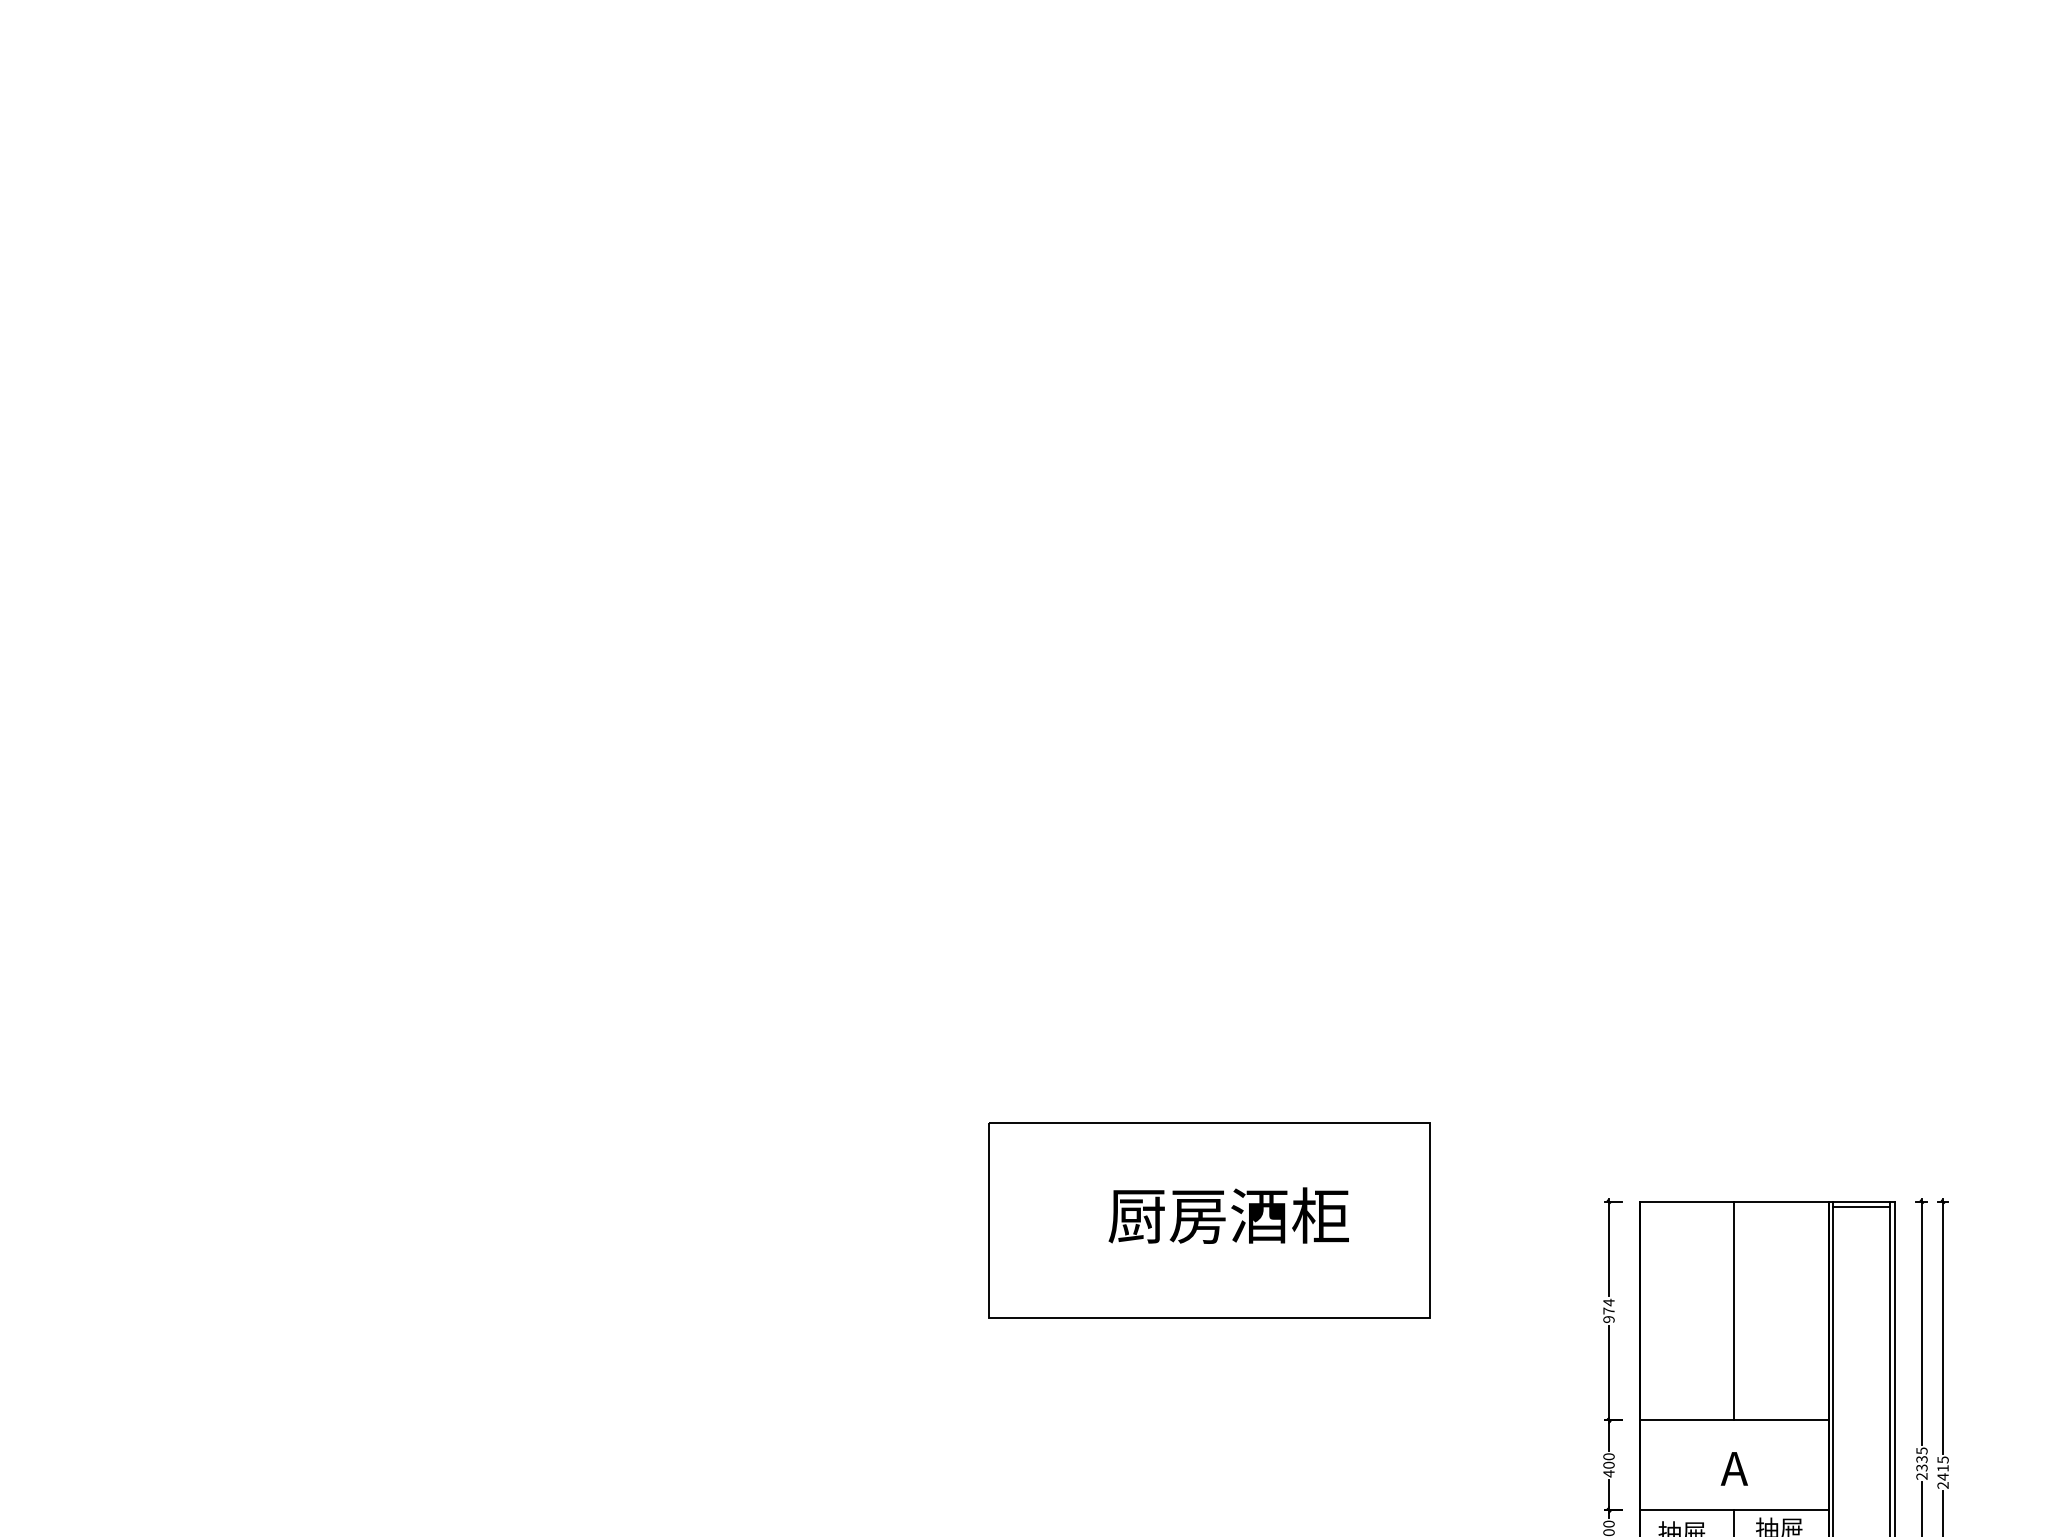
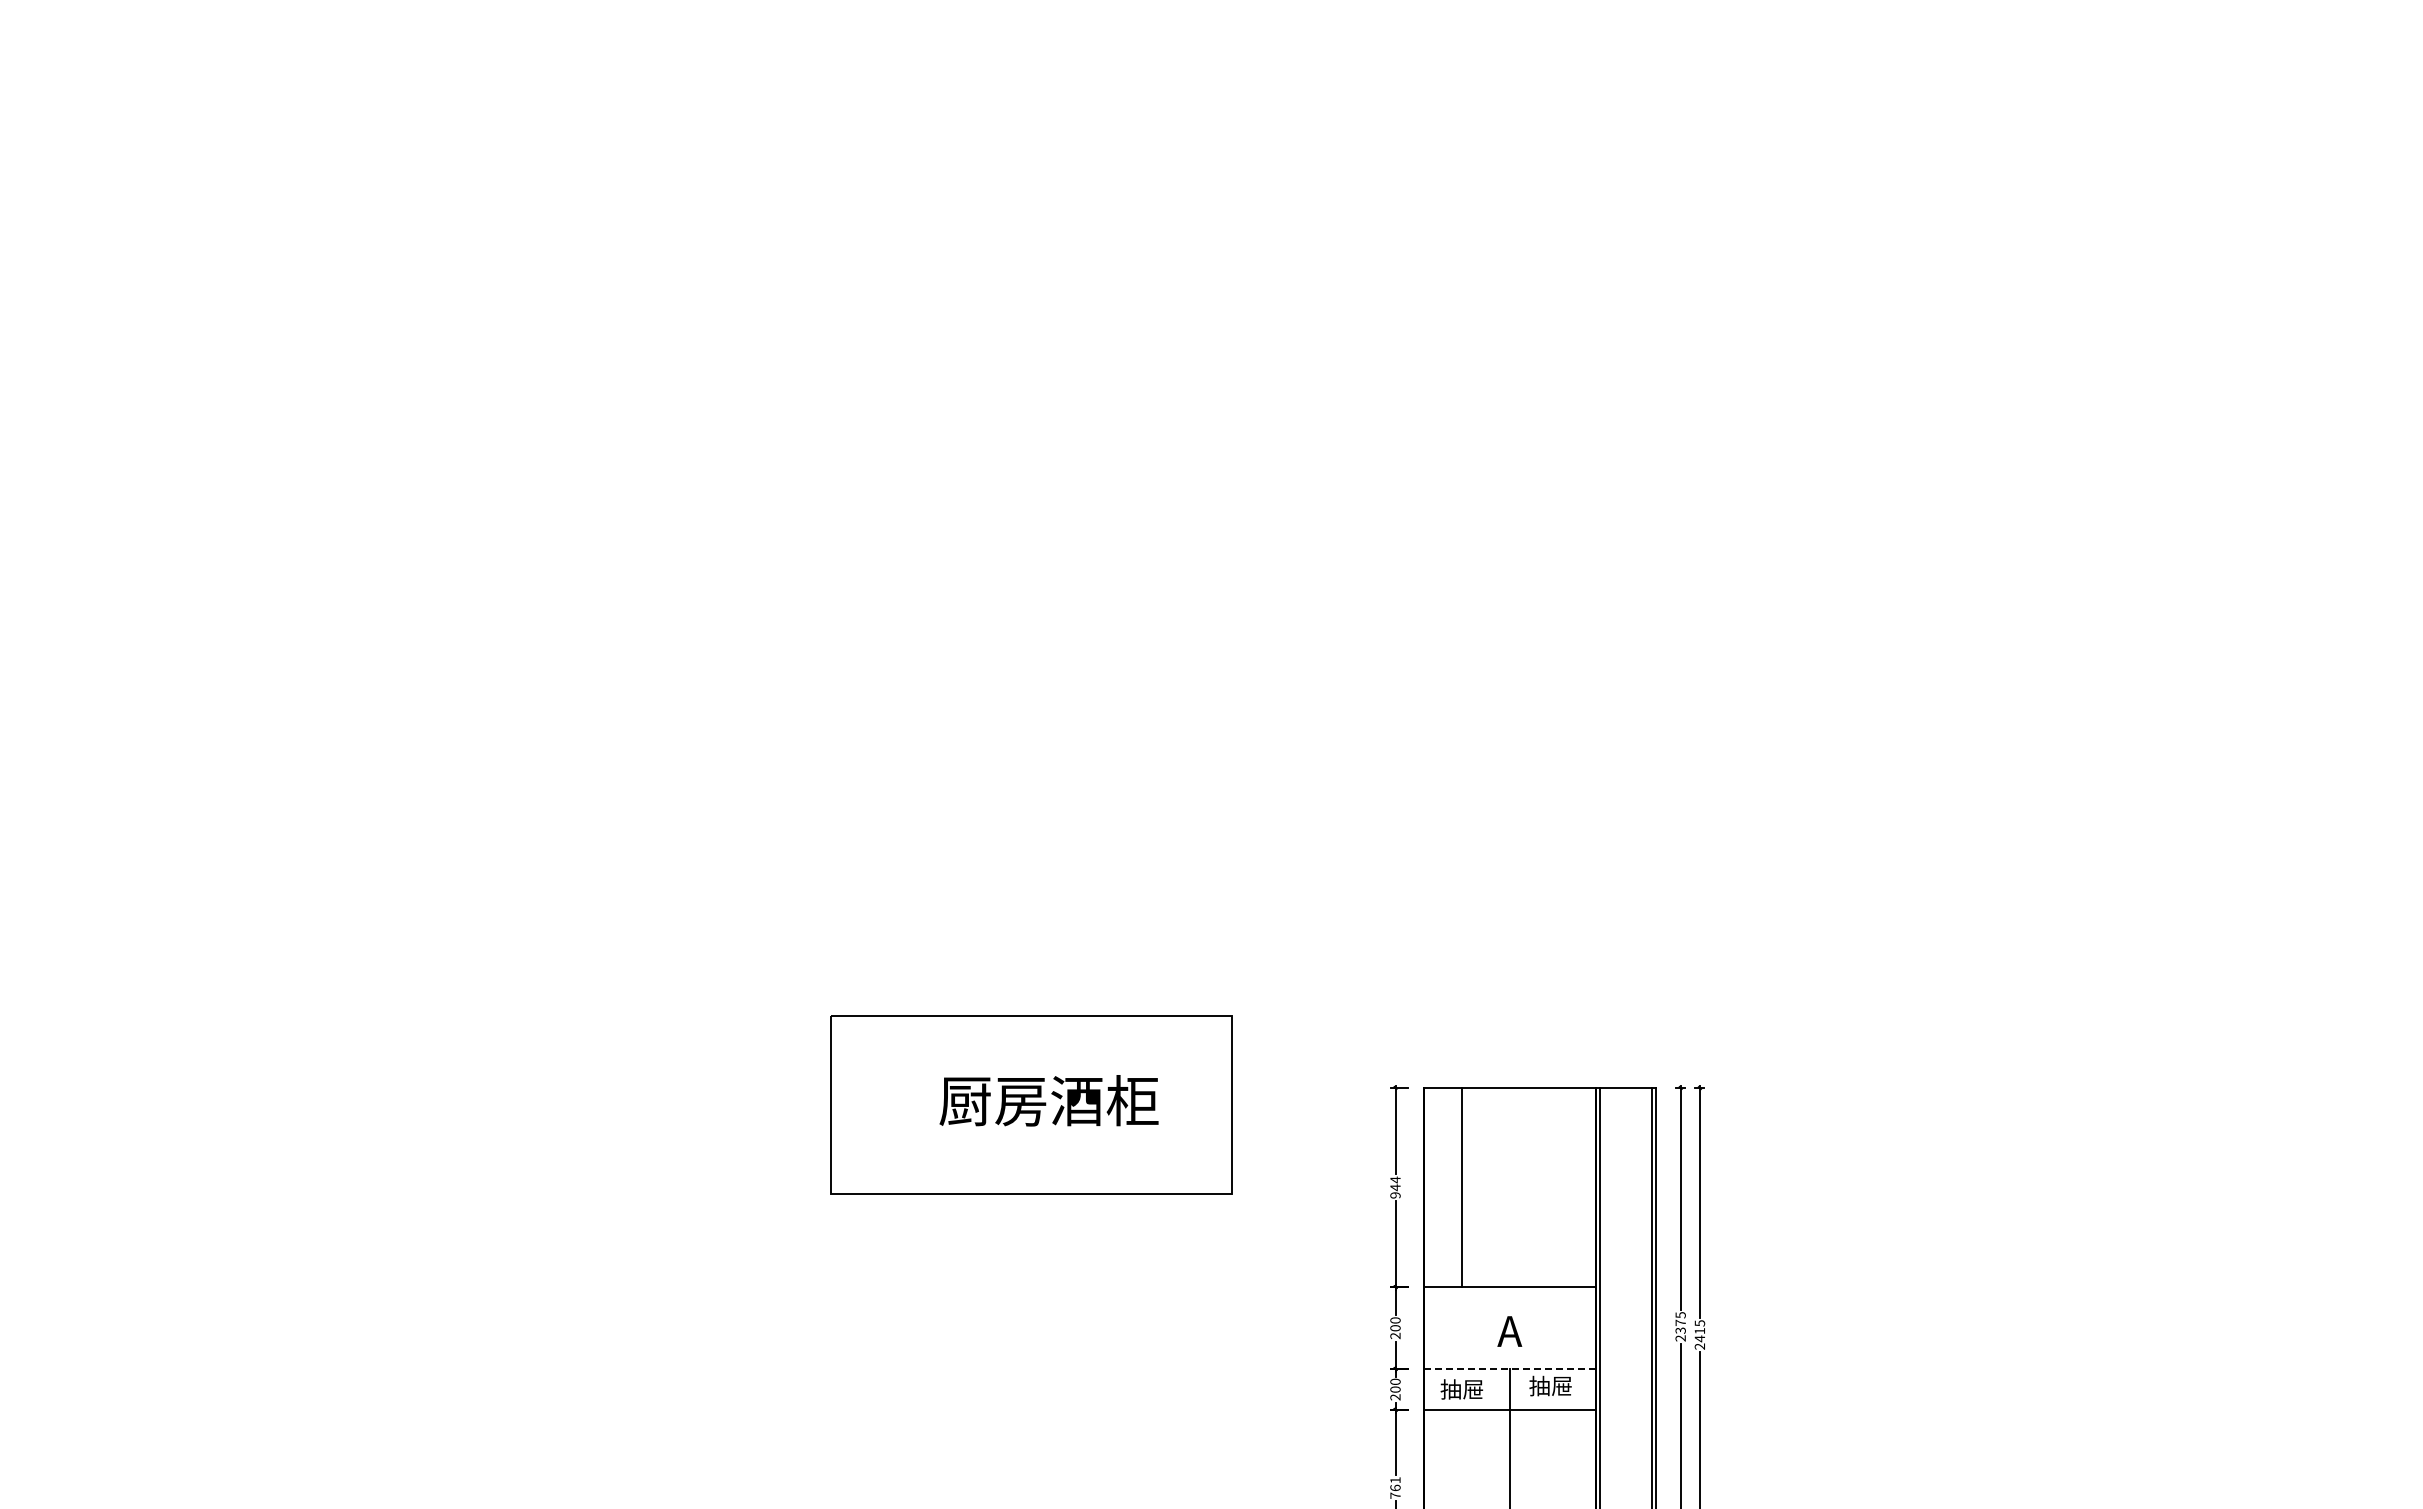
line: (1861, 1207) -> (1625, 1093), removed
text: (1609, 1310) -> (1395, 1187), 974 -> 944
line: (1734, 1310) -> (1461, 1187), moved
text: (1921, 1458) -> (1680, 1322), 2335 -> 2375
text: (1609, 1473) -> (1395, 1335), 400 -> 200
line: (1734, 1510) -> (1509, 1369), solid -> dashed

